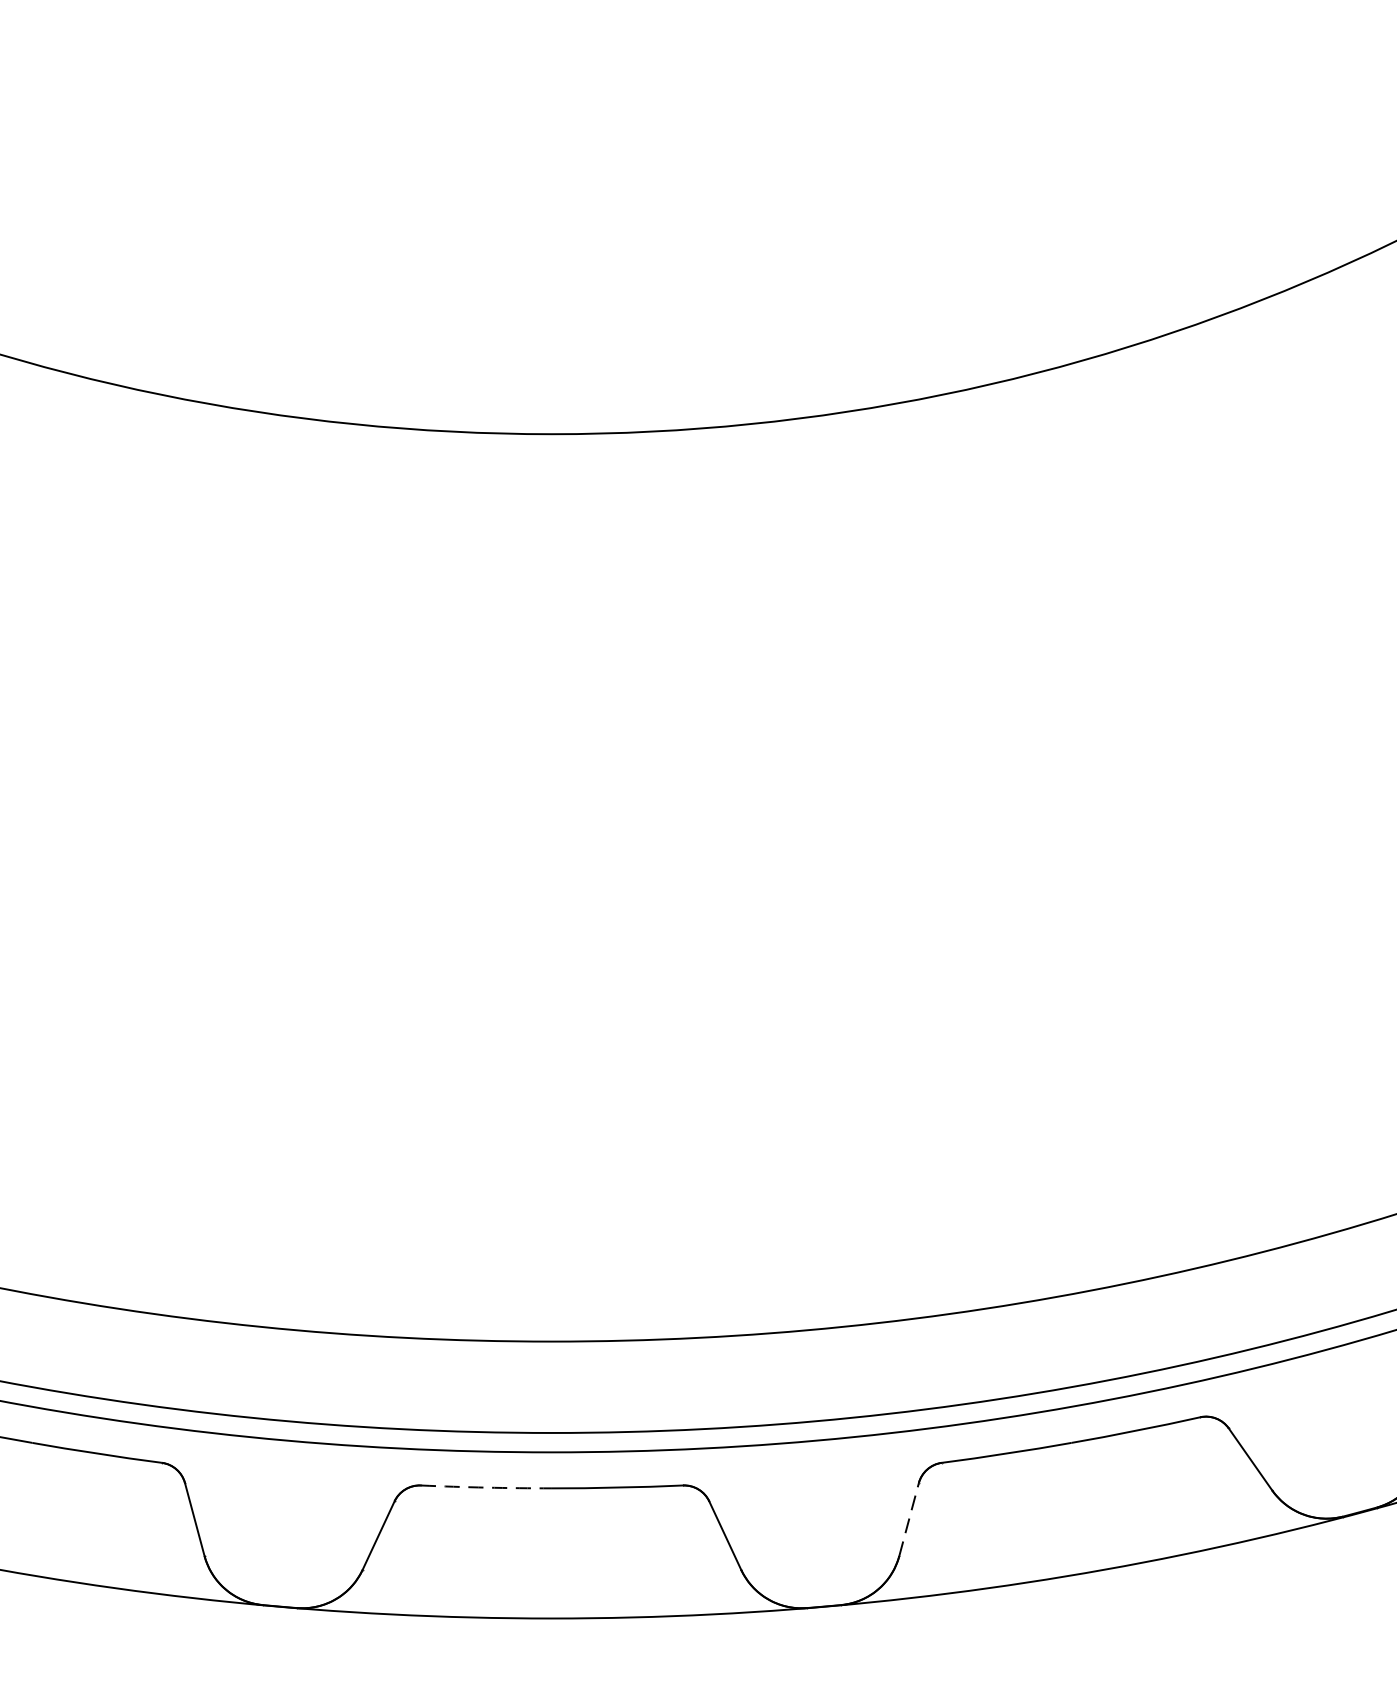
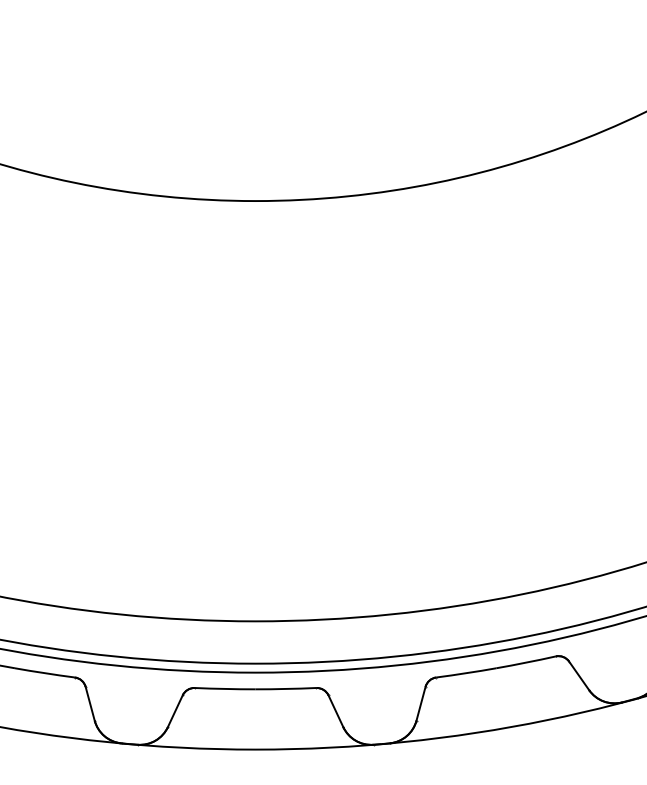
arc: (486, 1486) -> (225, 688), dashed -> solid
line: (910, 1518) -> (421, 703), dashed -> solid

